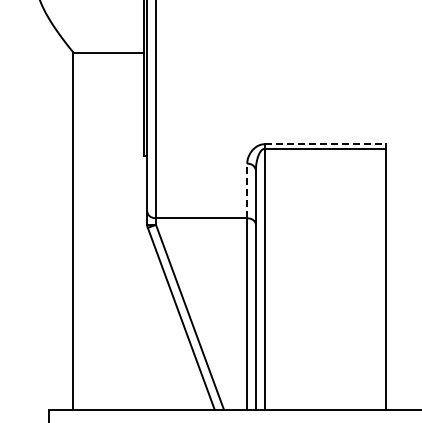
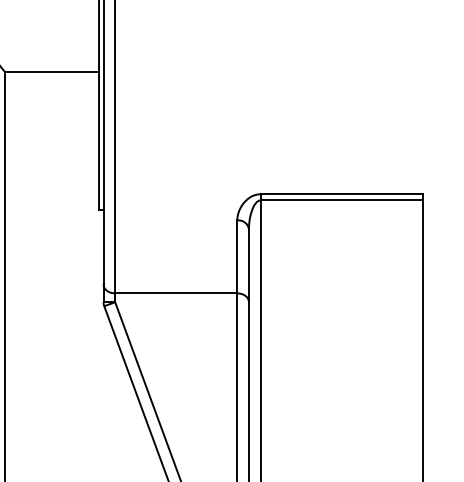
line: (325, 144) -> (342, 194), dashed -> solid
line: (247, 190) -> (237, 256), dashed -> solid

